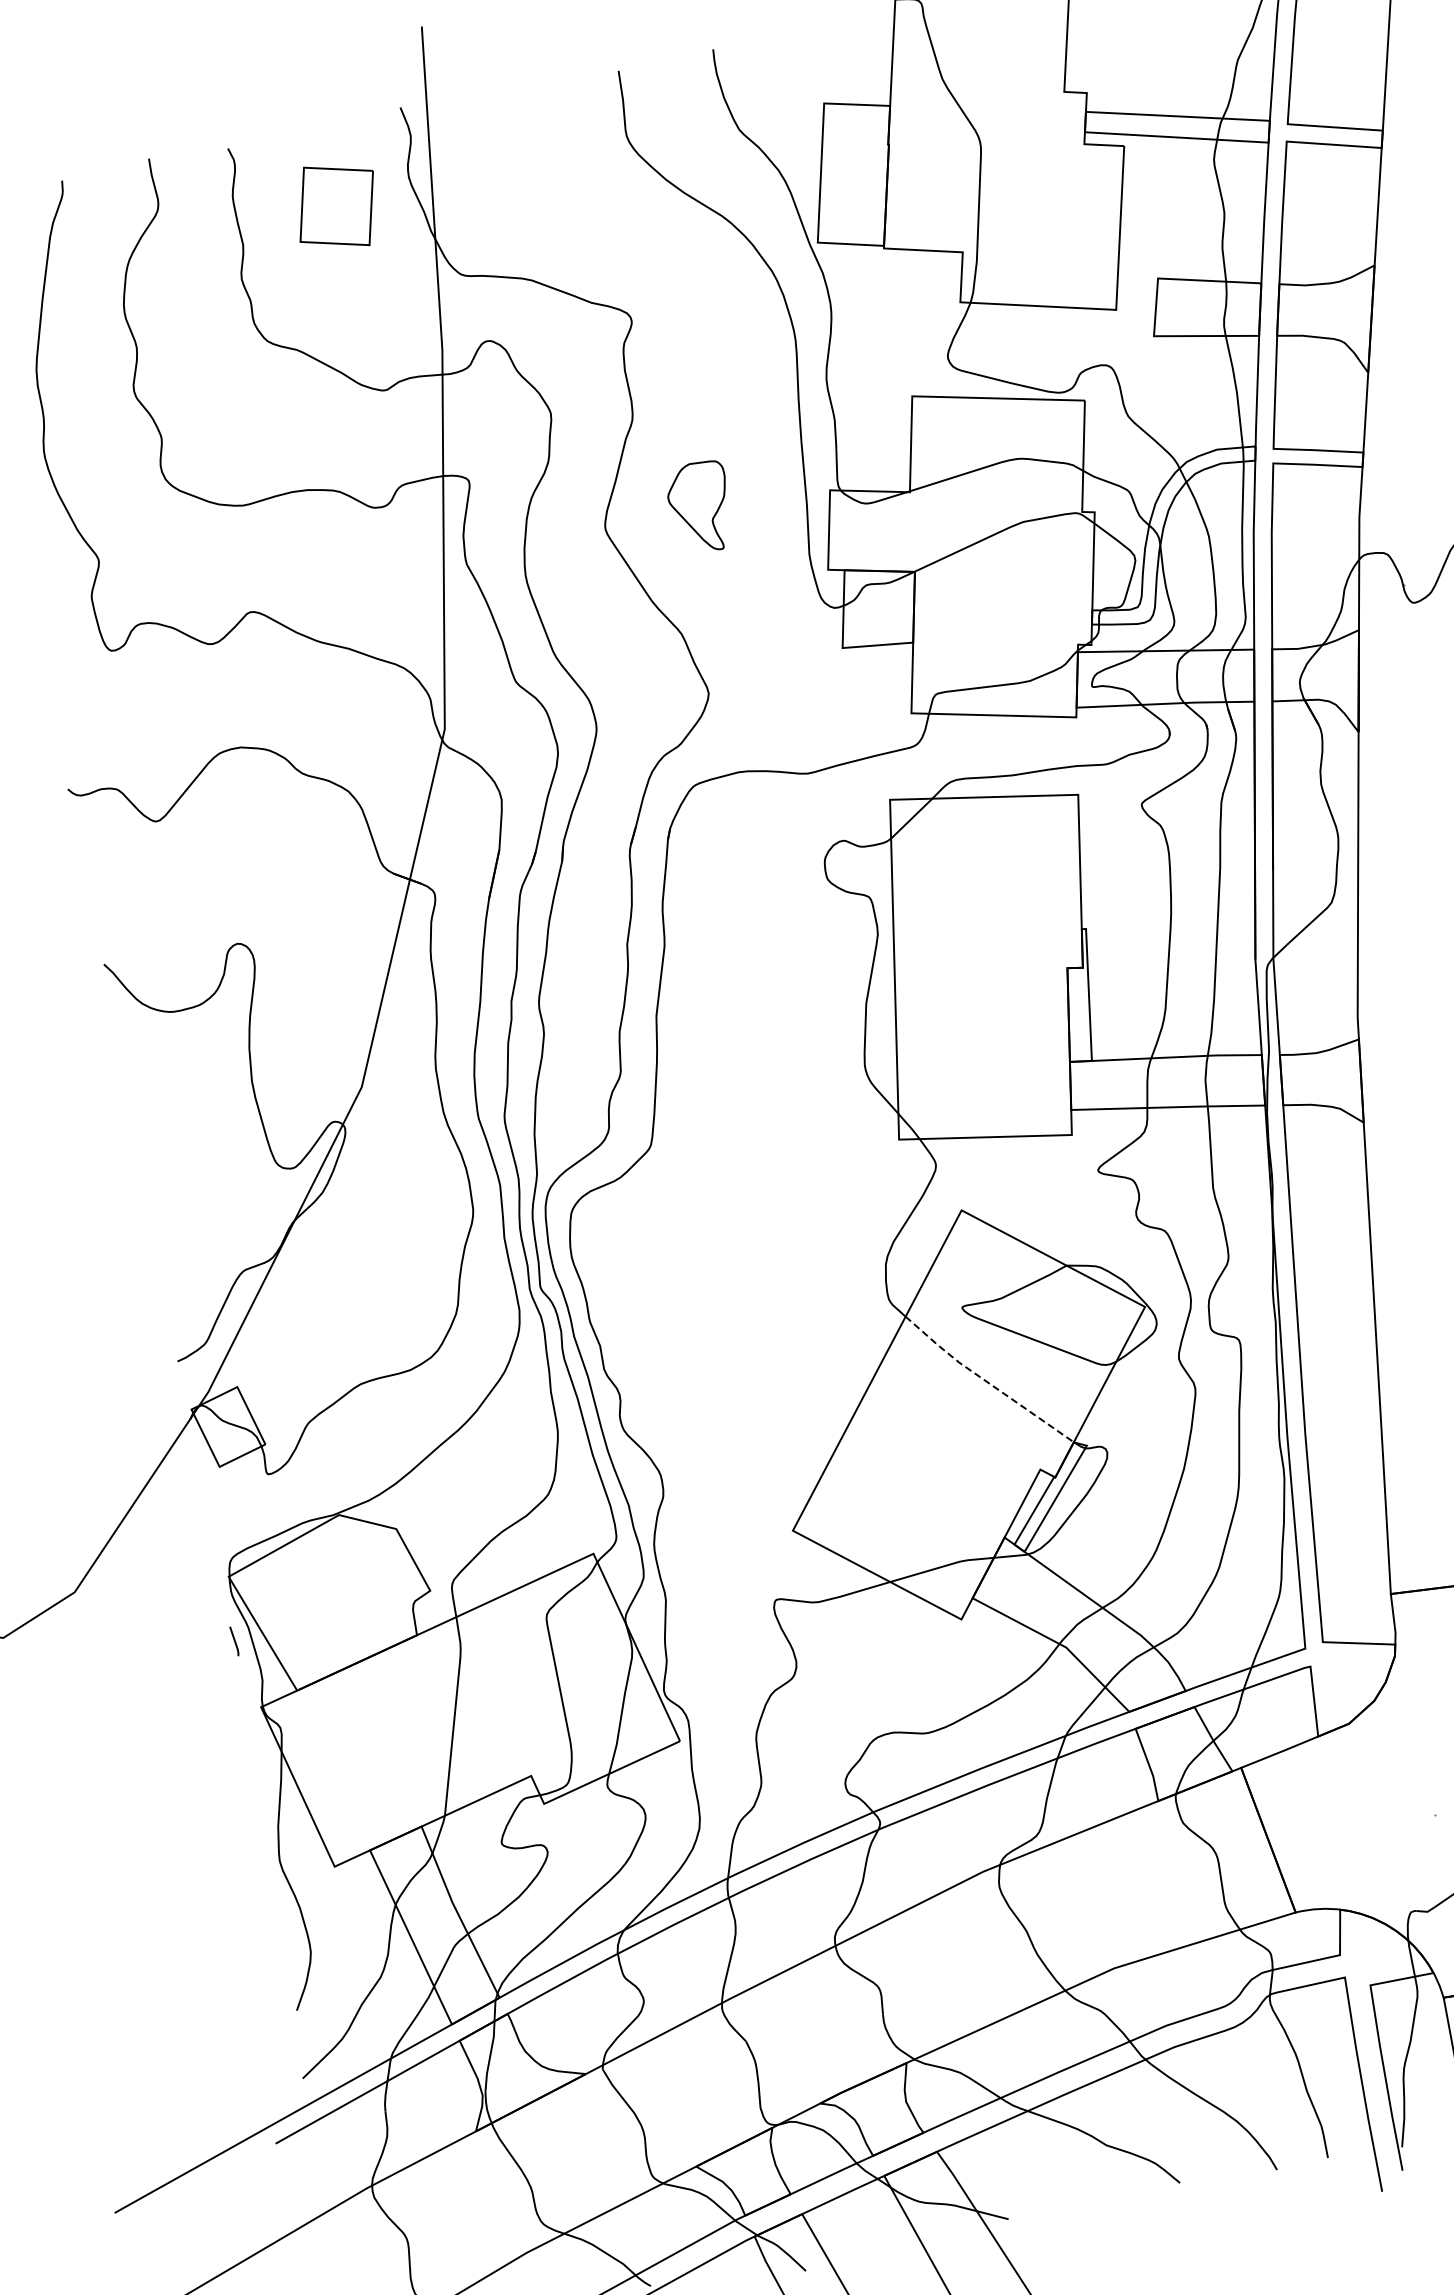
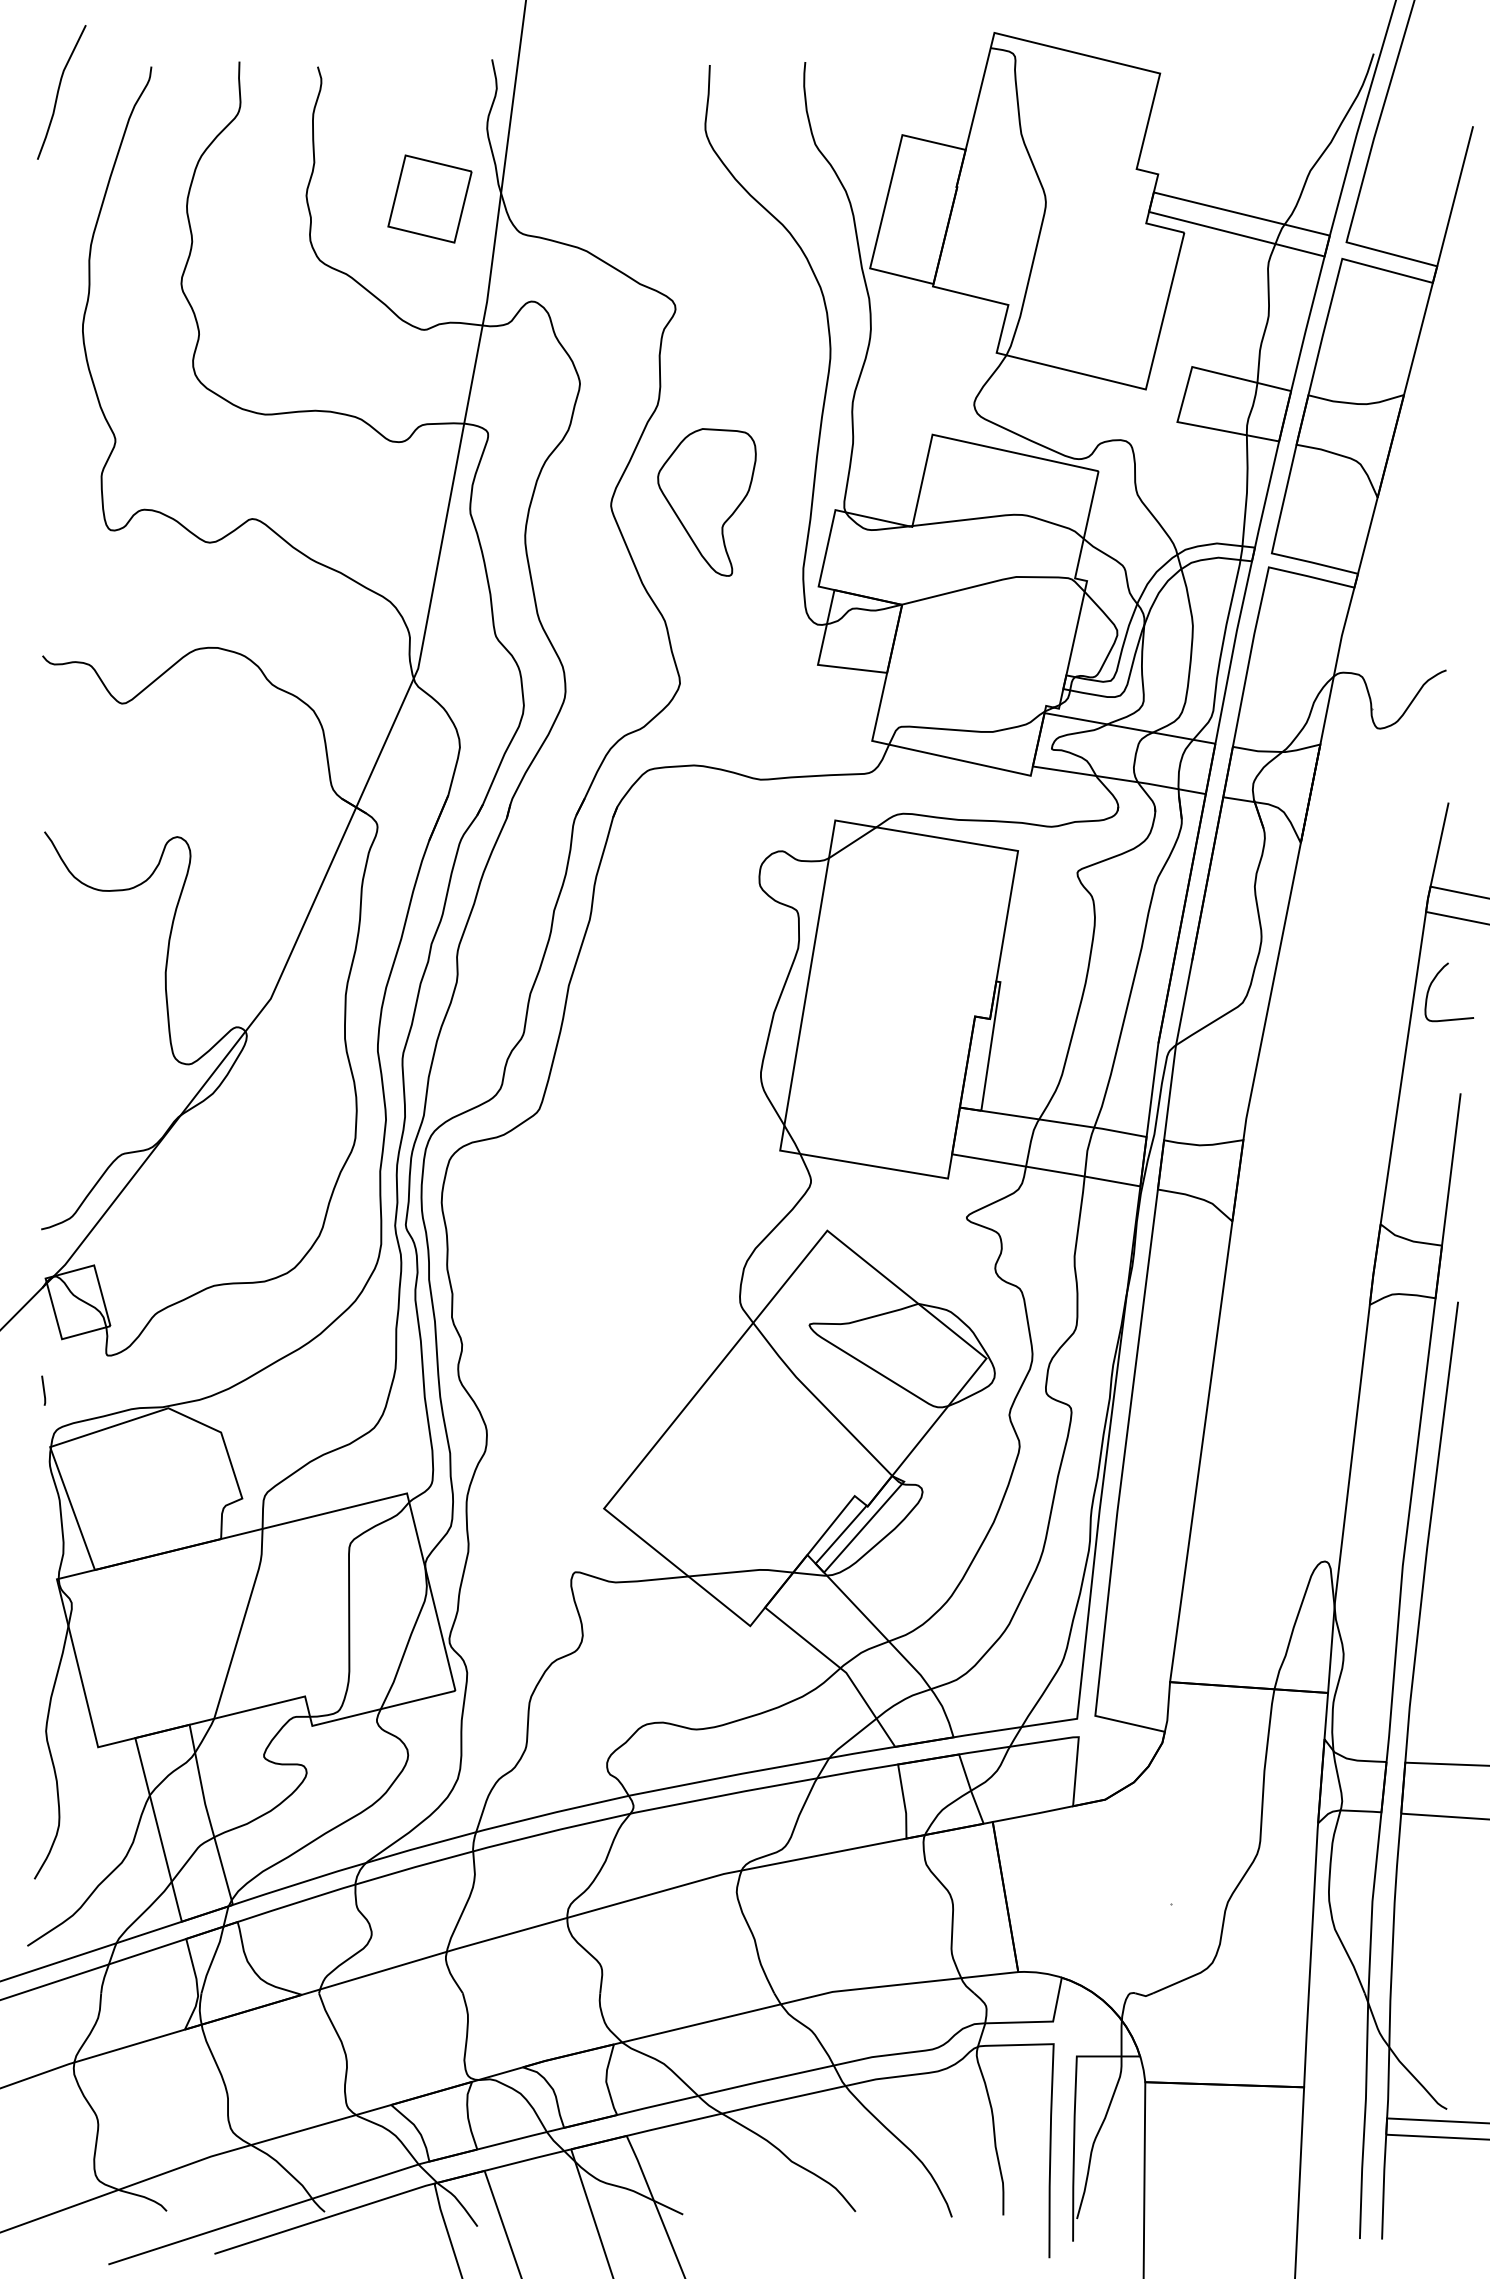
part: (336, 205) -> (429, 198), moved
part: (700, 507) -> (706, 502), size x1.67
line: (986, 1381) -> (819, 1400), dashed -> solid
line: (234, 1641) -> (43, 1390), moved

